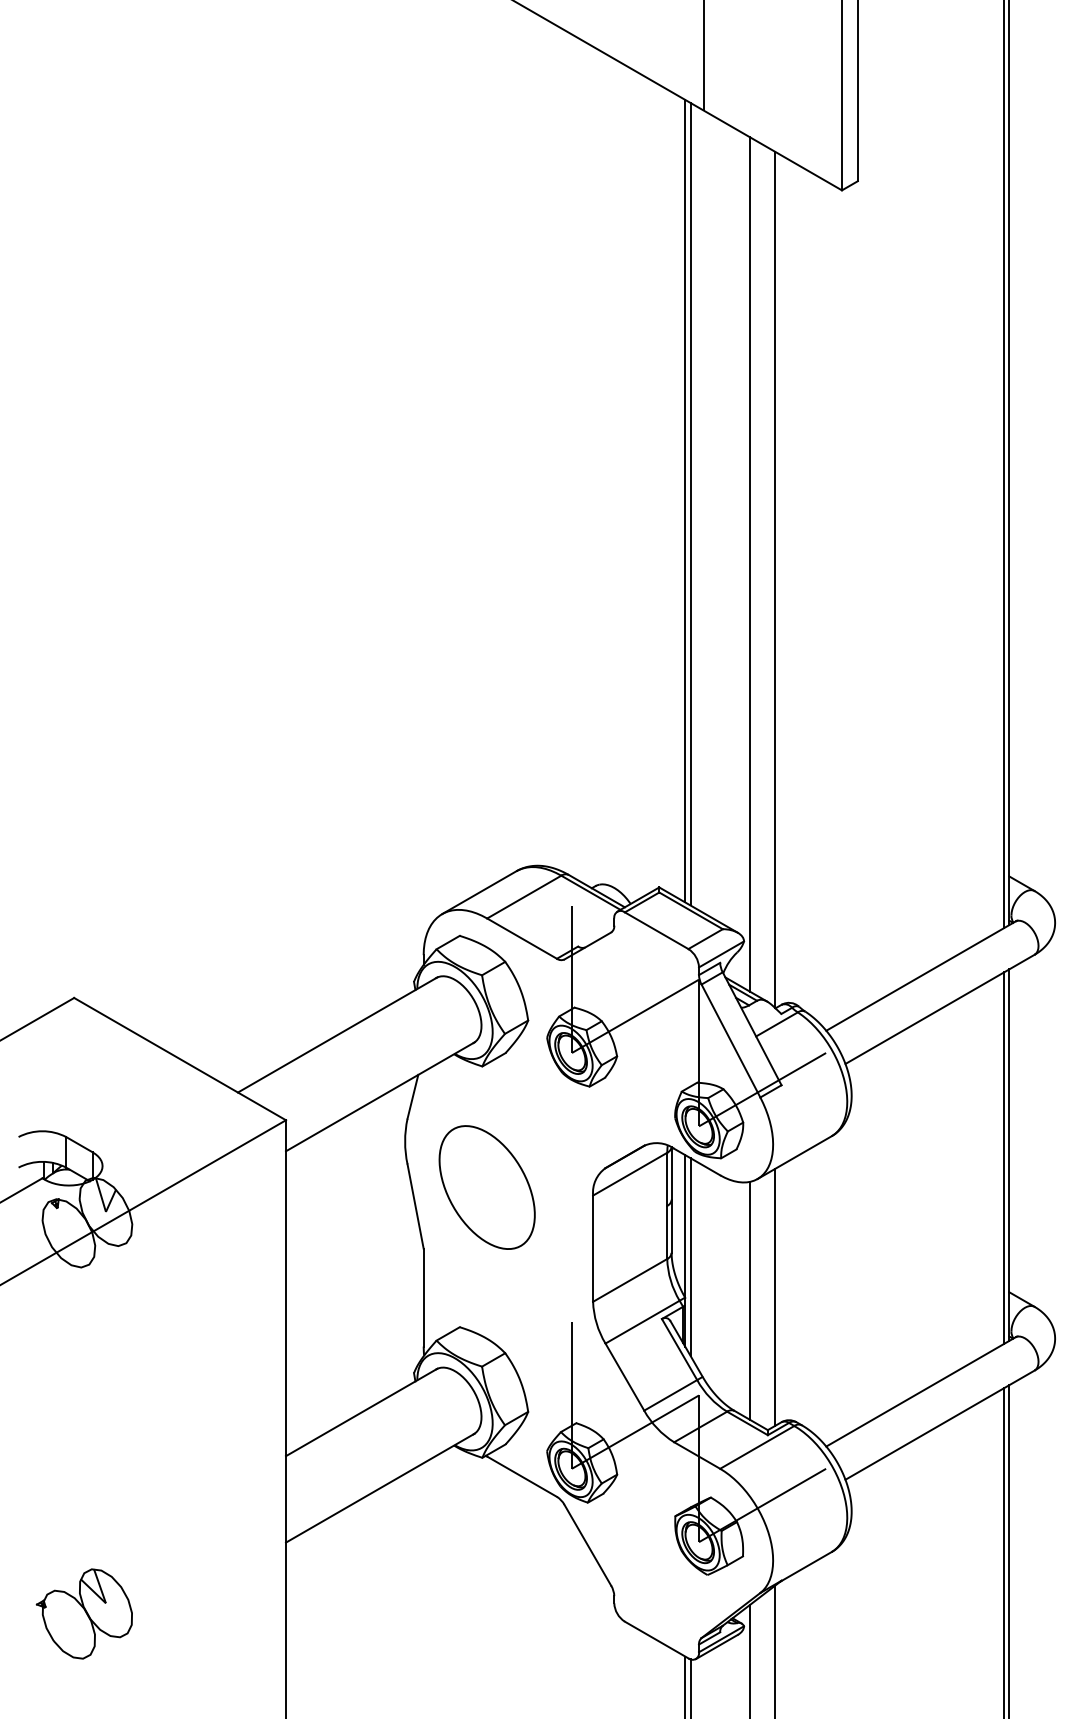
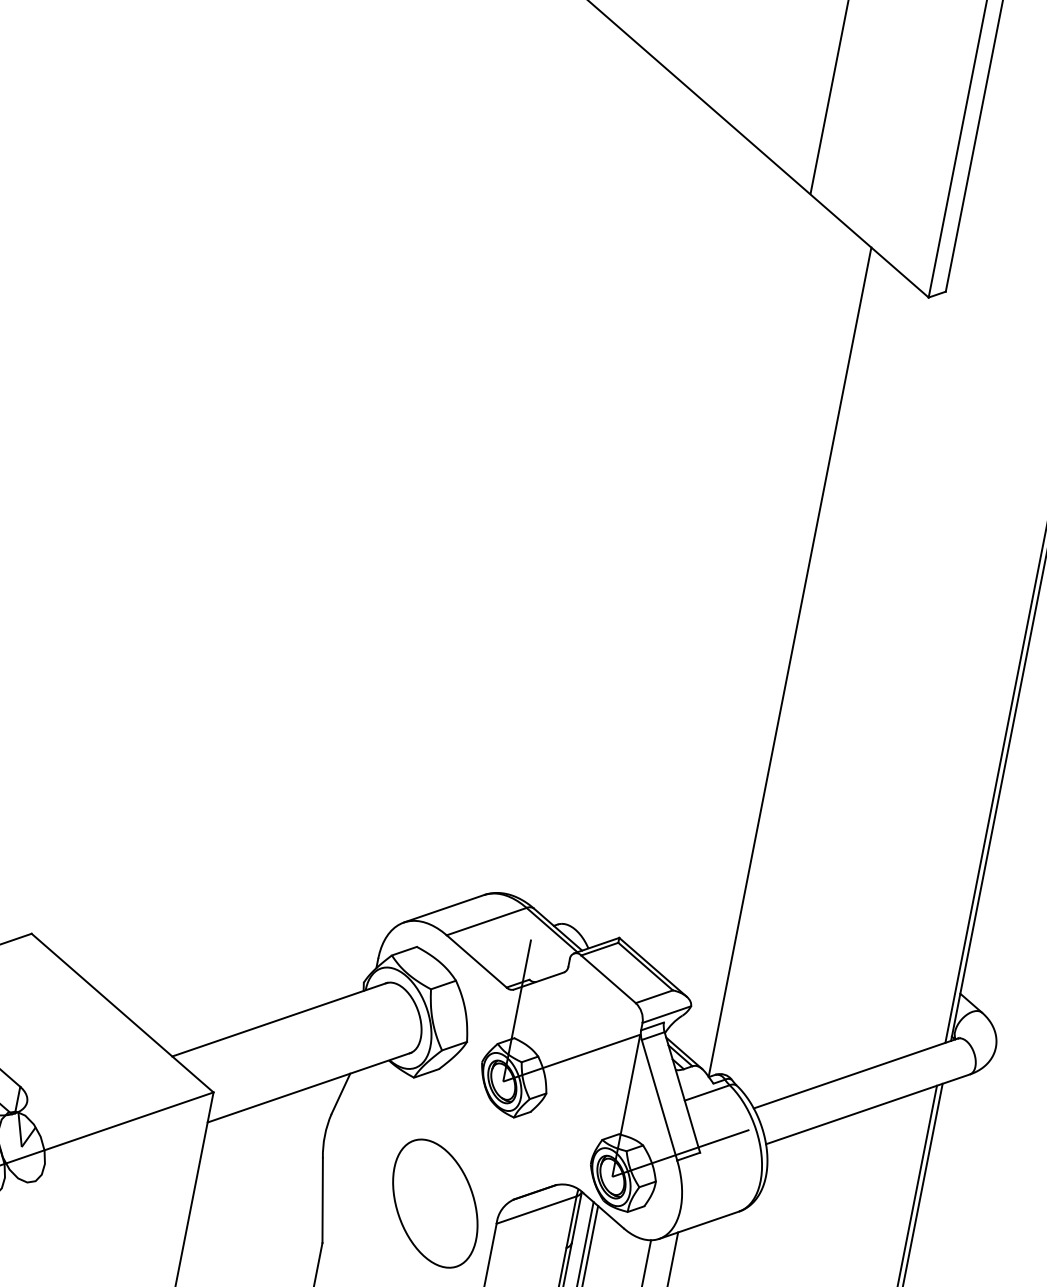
line: (685, 500) -> (718, 568), removed
line: (690, 503) -> (722, 572), removed
line: (749, 564) -> (768, 642), removed
part: (486, 1187) -> (434, 1203), moved

